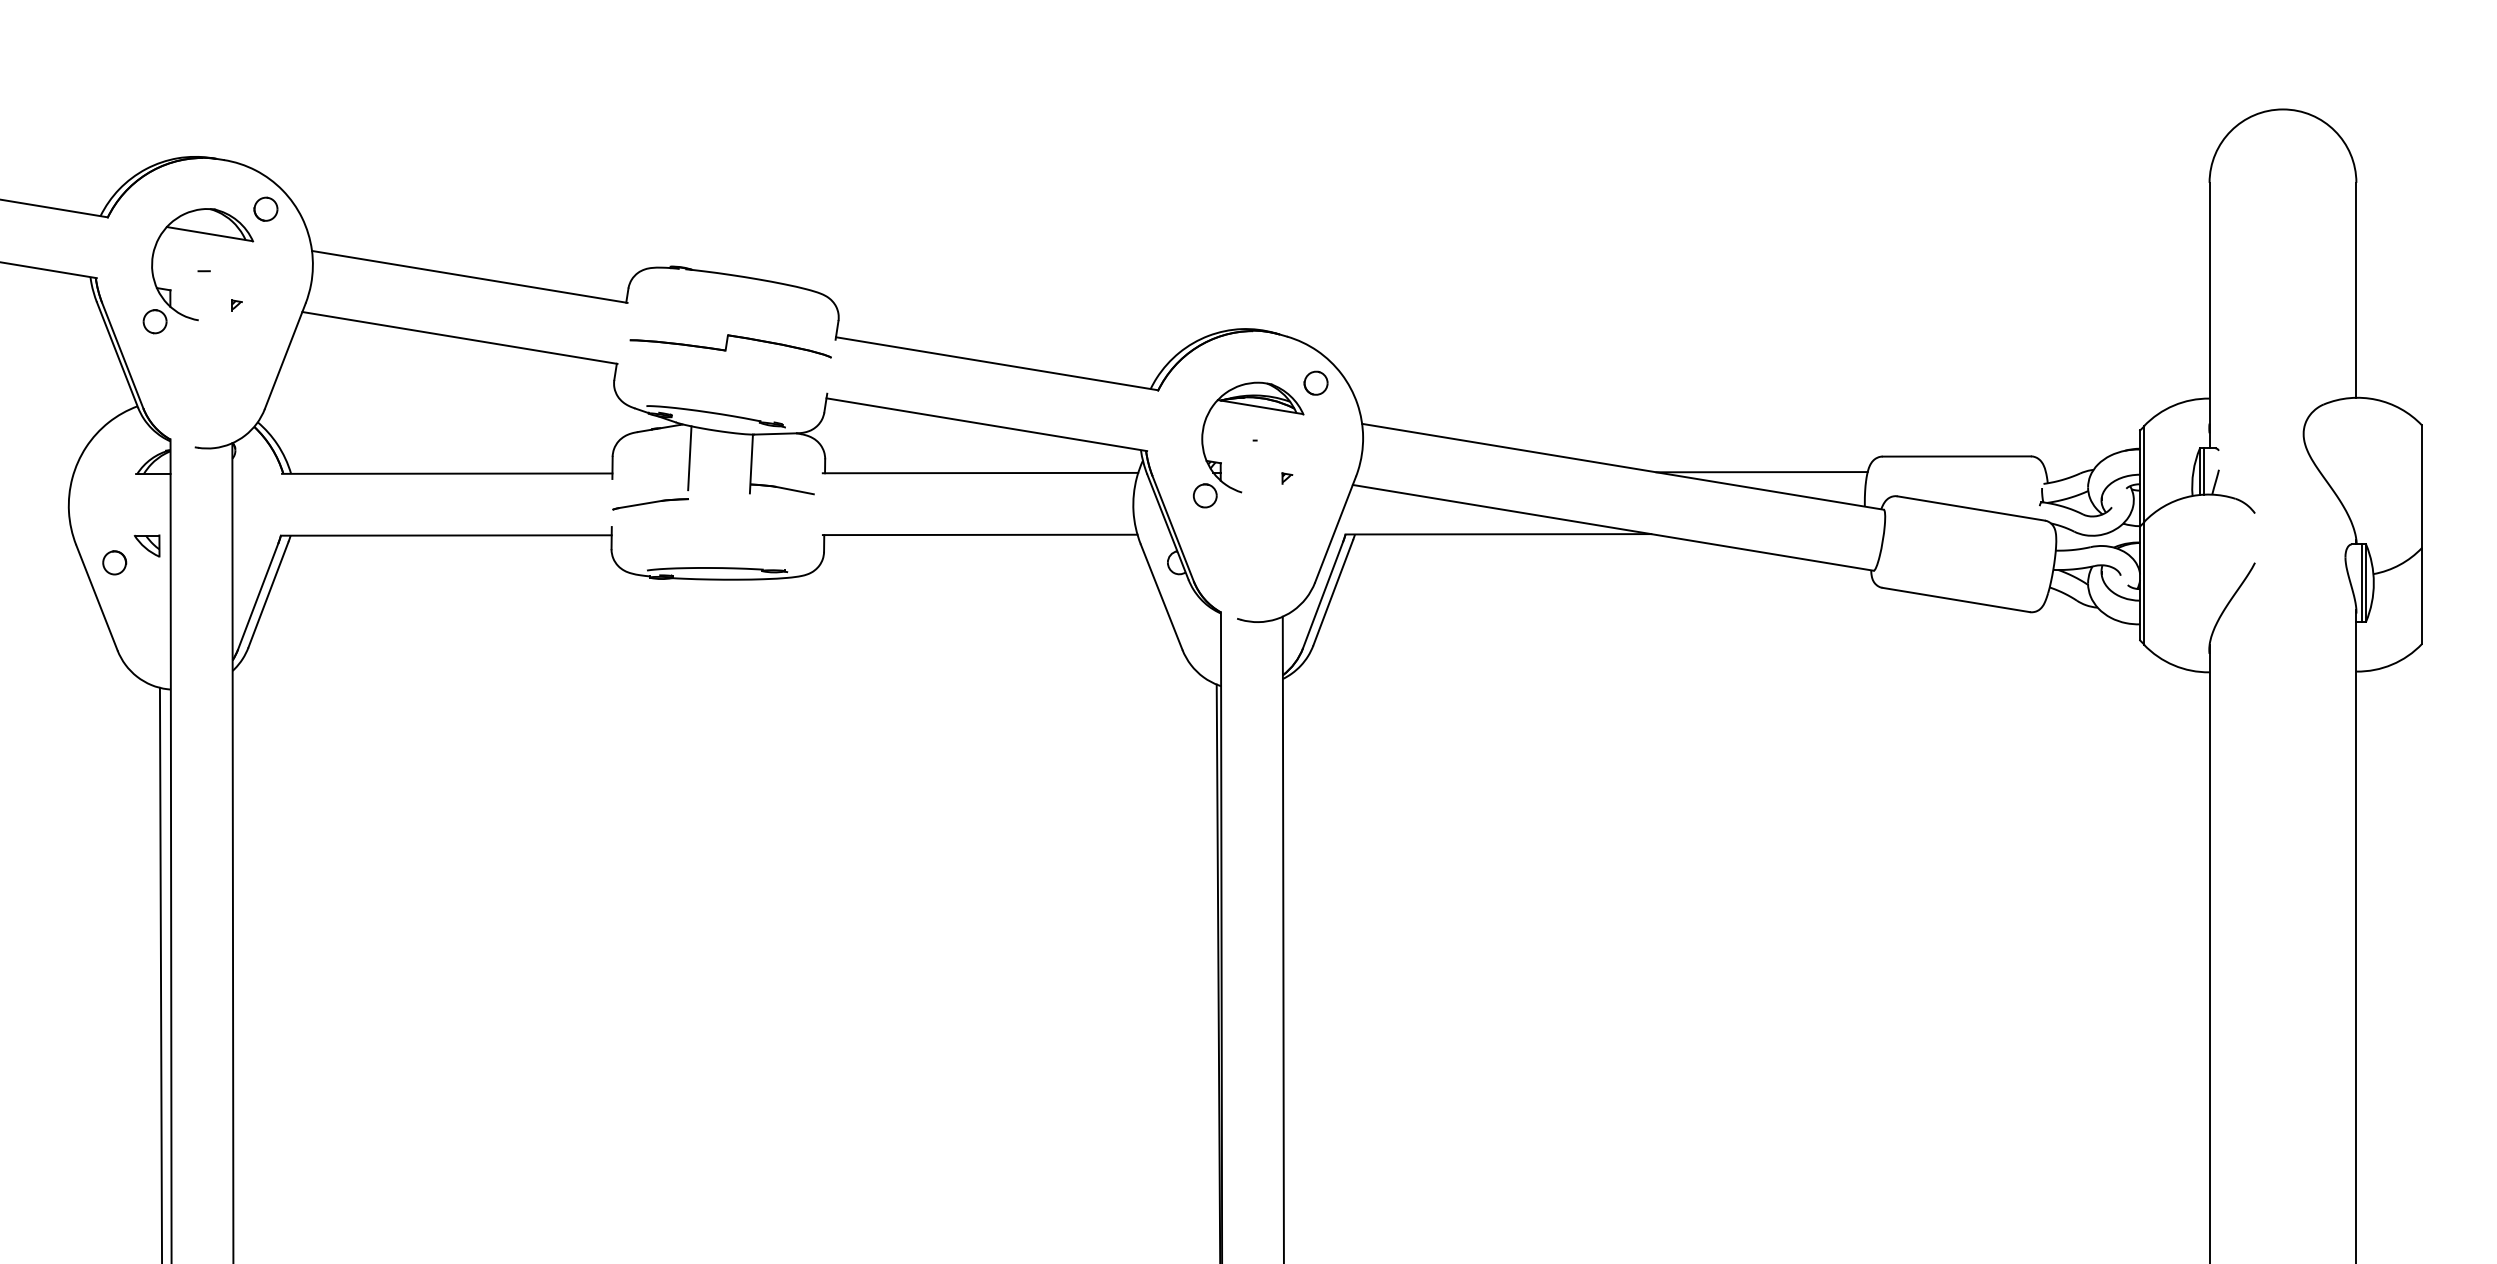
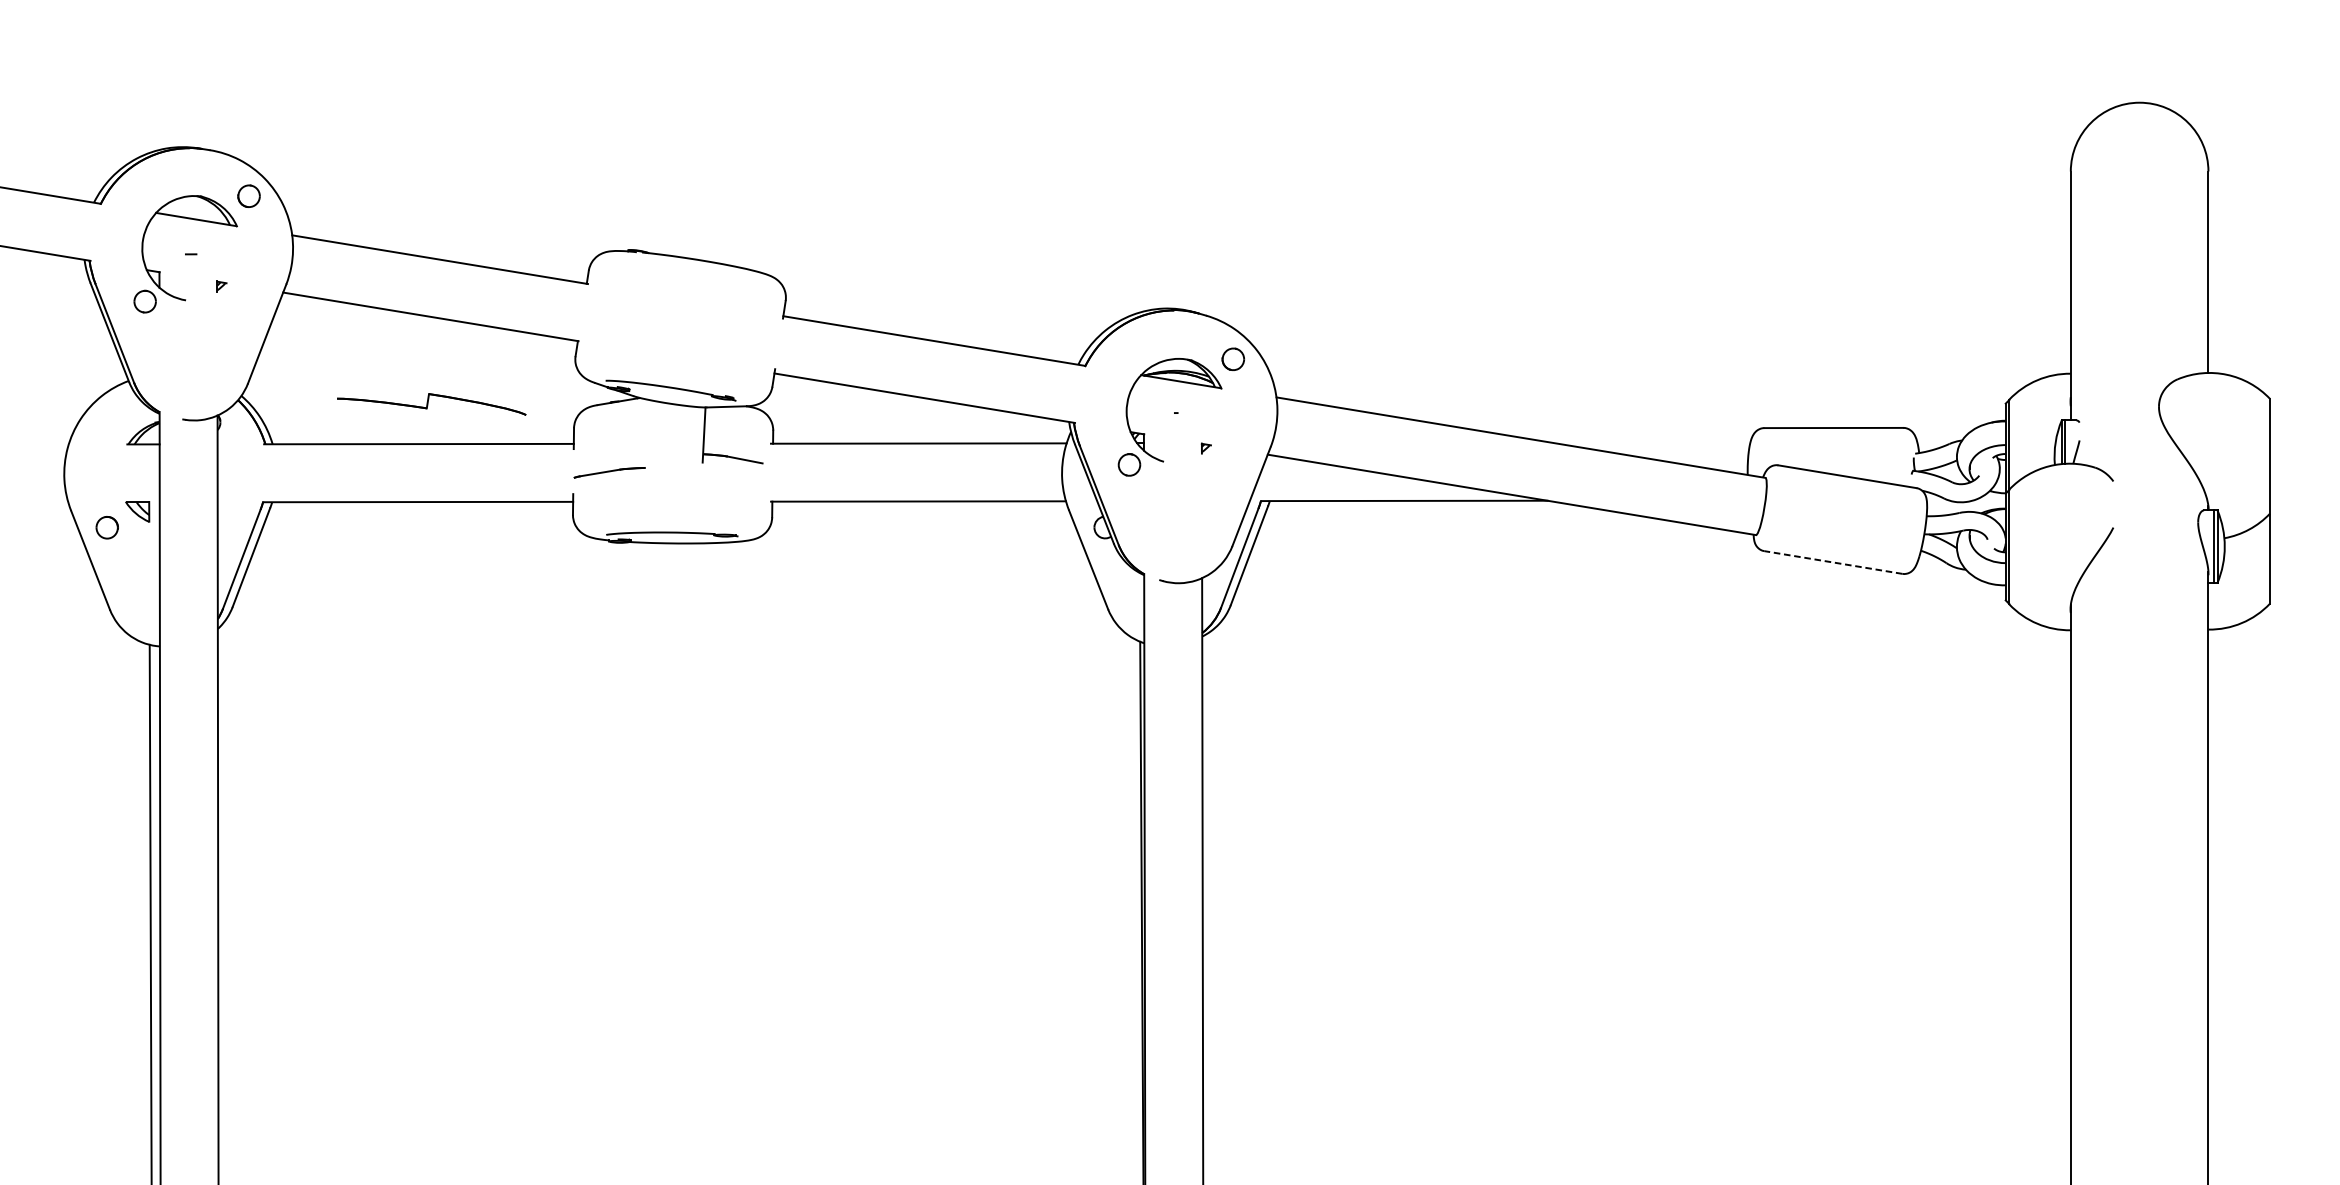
part: (730, 346) -> (431, 404), moved
line: (689, 458) -> (646, 429), removed
line: (1761, 472) -> (1650, 443), removed
line: (1956, 599) -> (1833, 562), solid -> dashed

